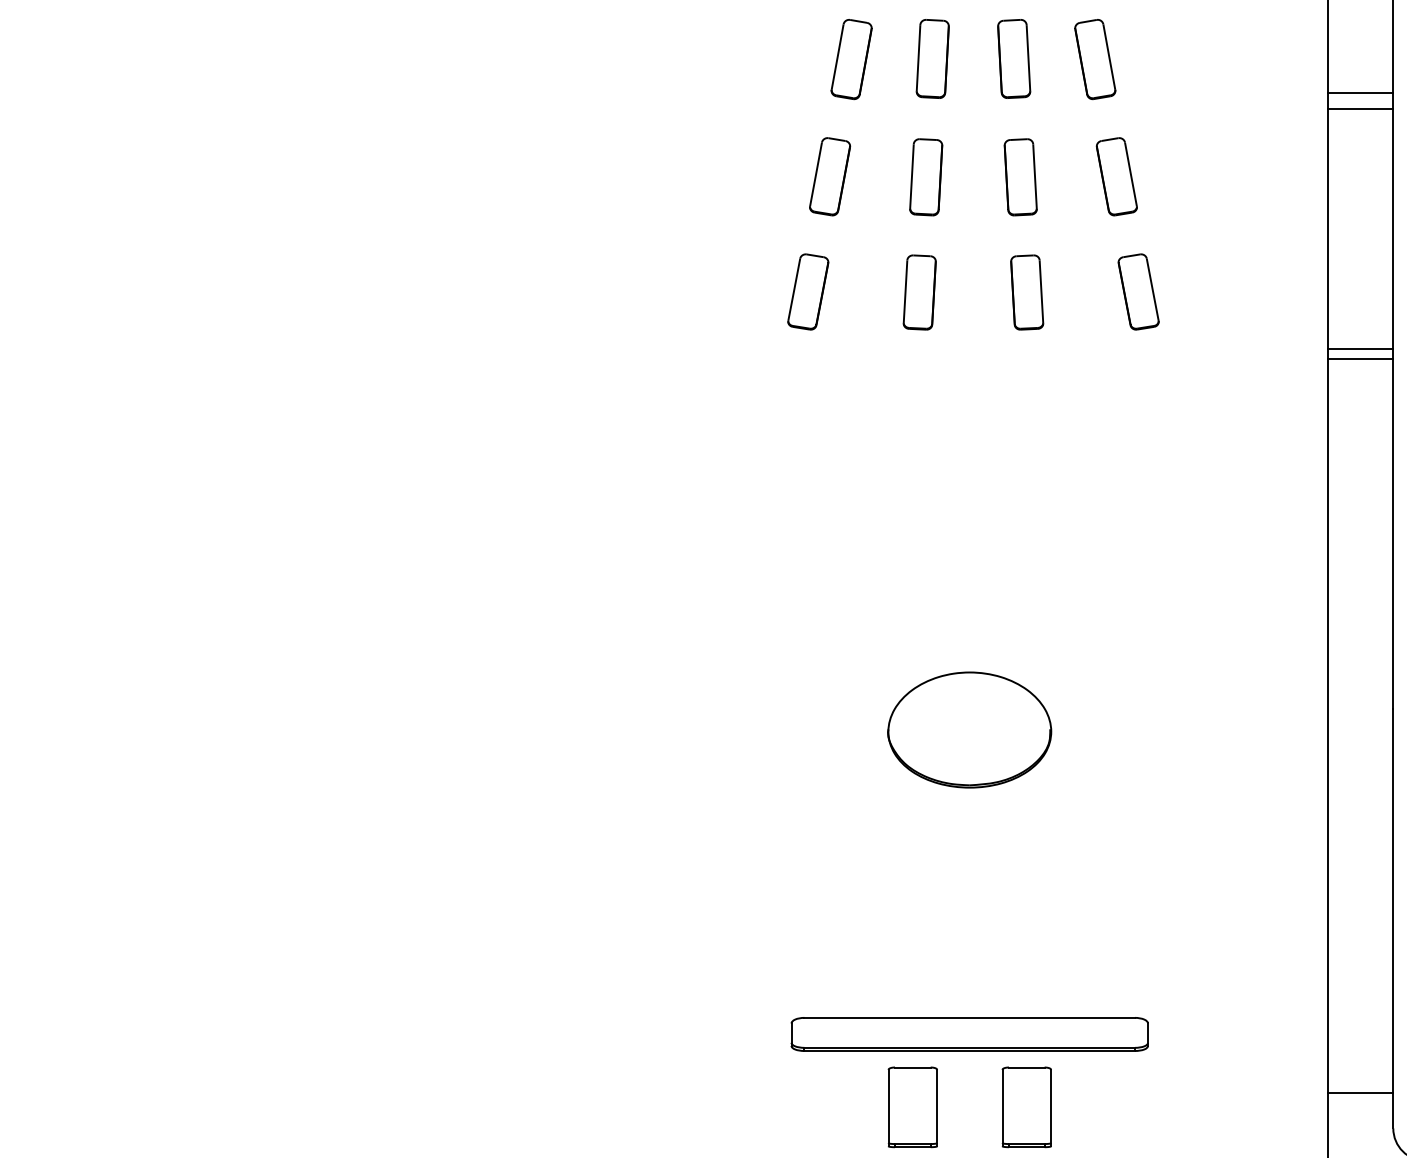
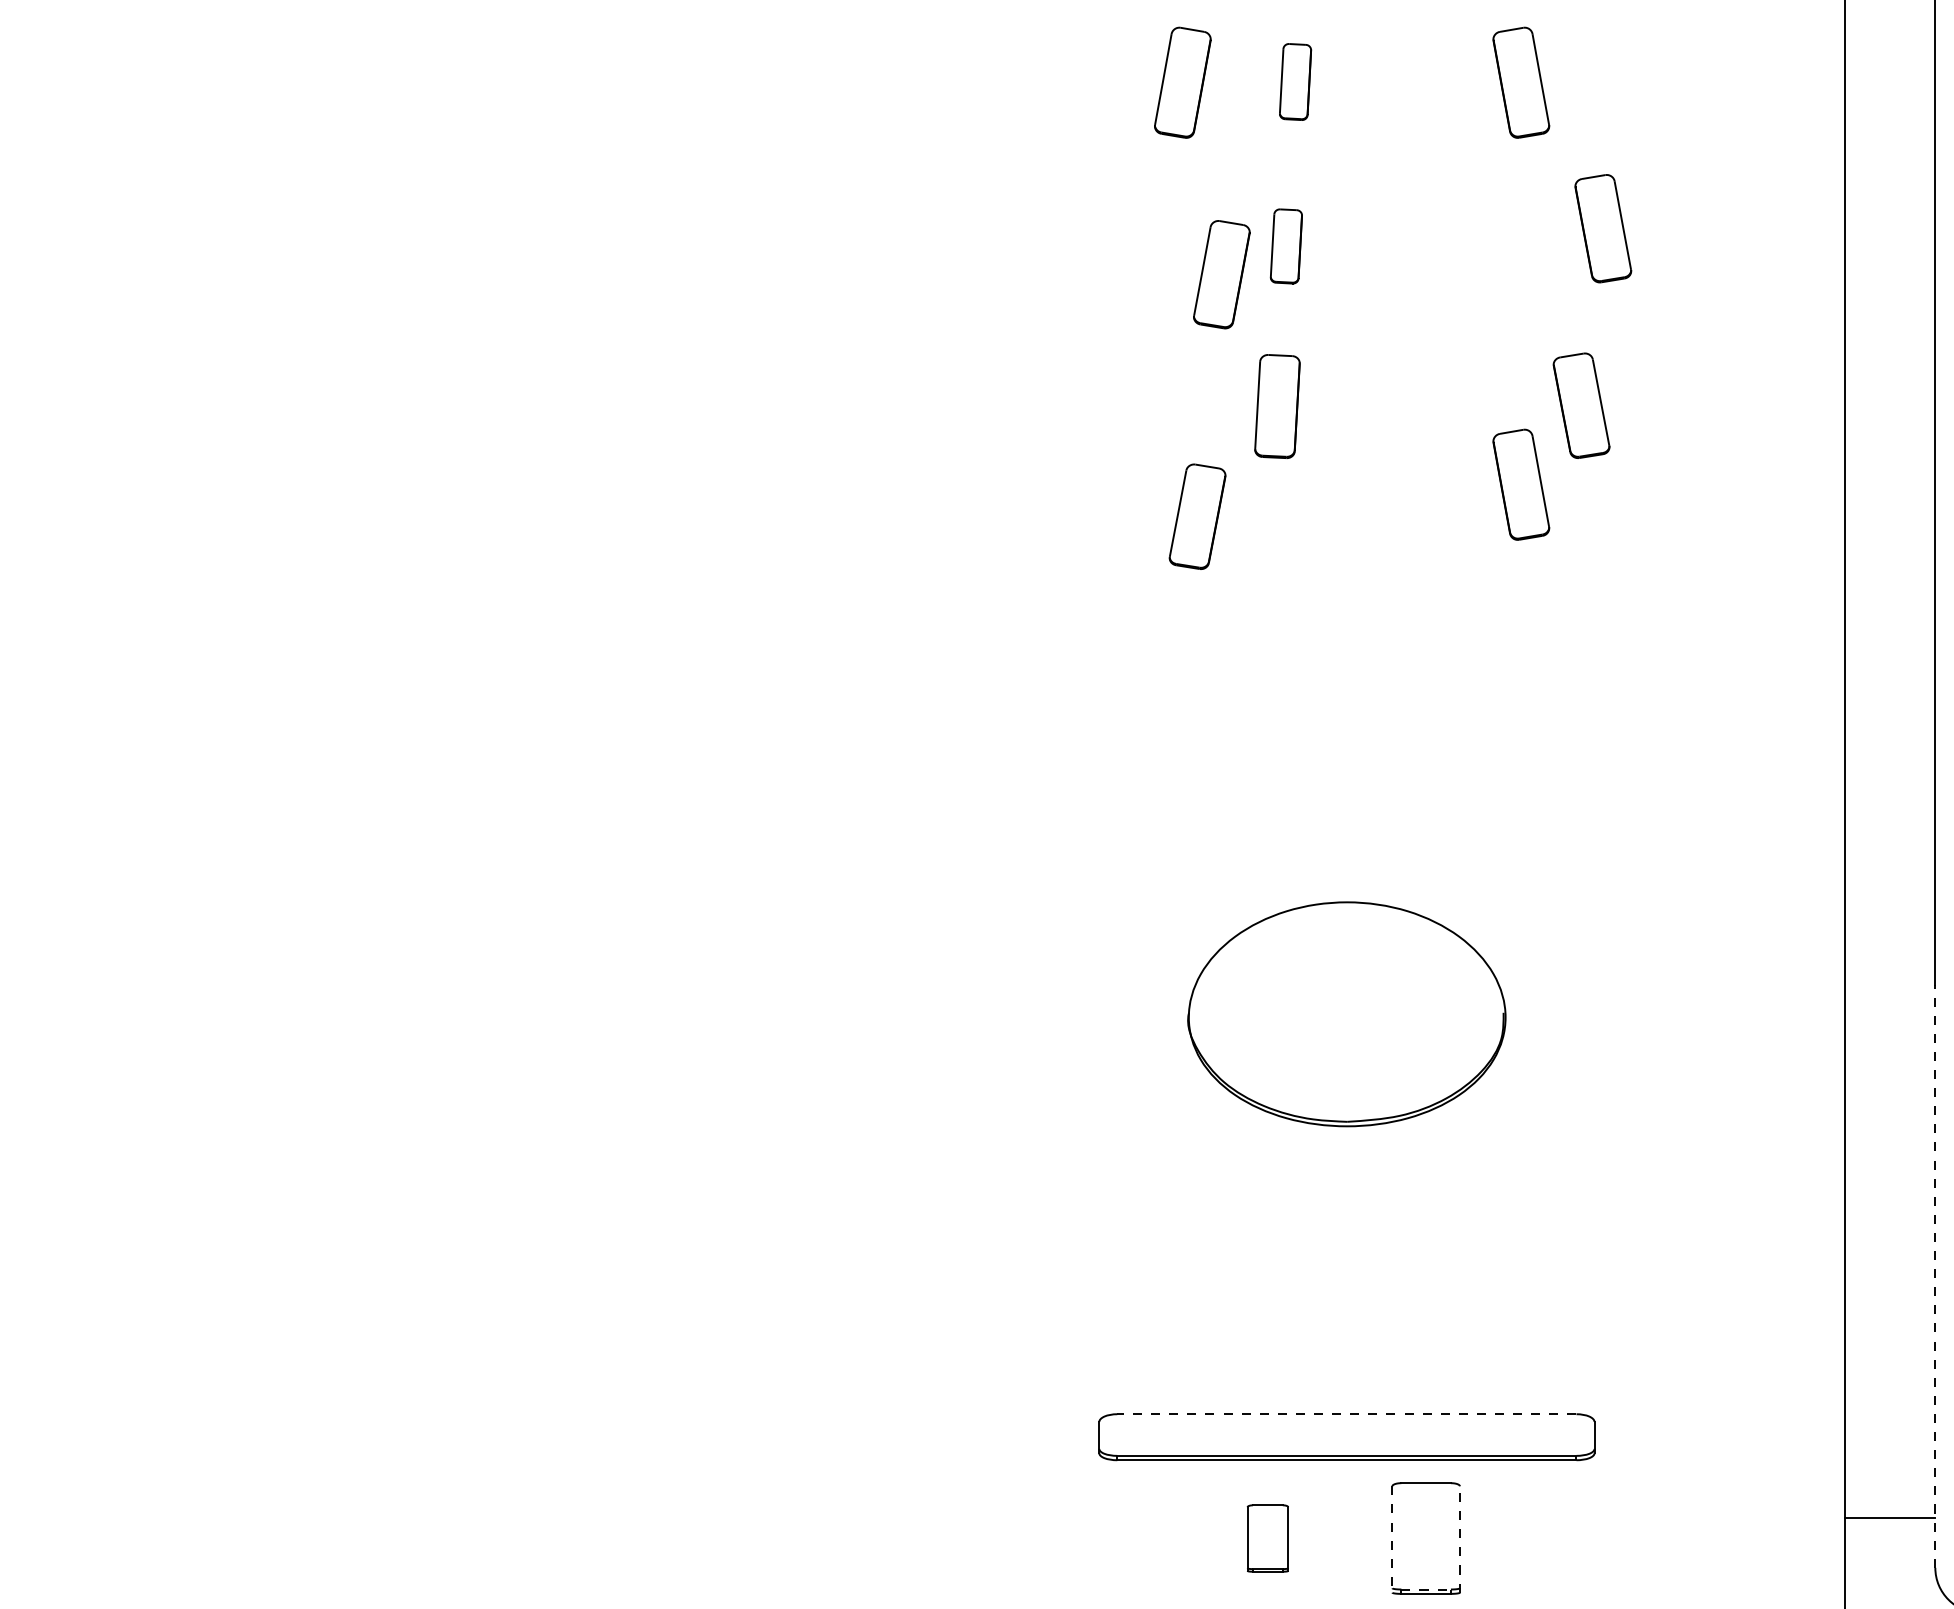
part: (932, 58) -> (1295, 81), size x0.7
part: (1014, 58) -> (1408, 81), removed
line: (1360, 93) -> (1889, 129), removed
line: (1360, 108) -> (1889, 150), removed
part: (829, 176) -> (1221, 274), moved
part: (1117, 176) -> (1603, 228), moved
part: (926, 177) -> (1286, 246), size x0.7
part: (1020, 177) -> (1417, 246), removed
part: (808, 291) -> (1197, 516), moved
part: (1027, 292) -> (1426, 406), removed
part: (1095, 348) -> (1521, 484), added
line: (1360, 349) -> (1889, 485), removed
line: (1360, 358) -> (1889, 498), removed
part: (969, 730) -> (1346, 1014), size x1.4
line: (1393, 918) -> (1935, 1276), solid -> dashed
line: (969, 1018) -> (1346, 1414), solid -> dashed
part: (912, 1107) -> (1267, 1538), size x0.6
line: (1050, 1107) -> (1459, 1538), solid -> dashed
line: (1002, 1108) -> (1392, 1539), solid -> dashed
line: (1027, 1144) -> (1426, 1589), solid -> dashed

